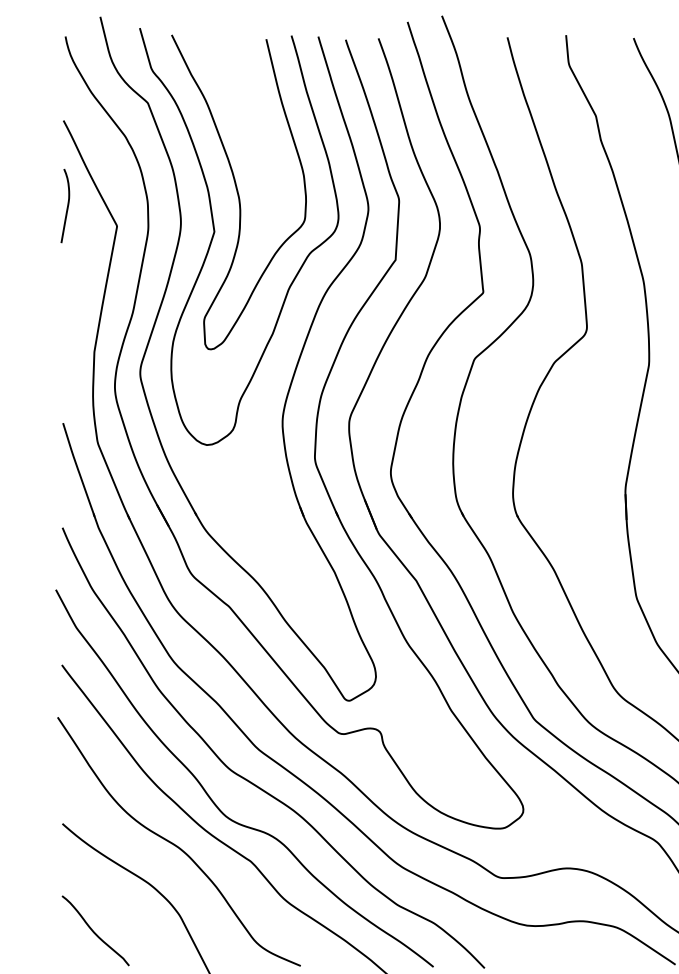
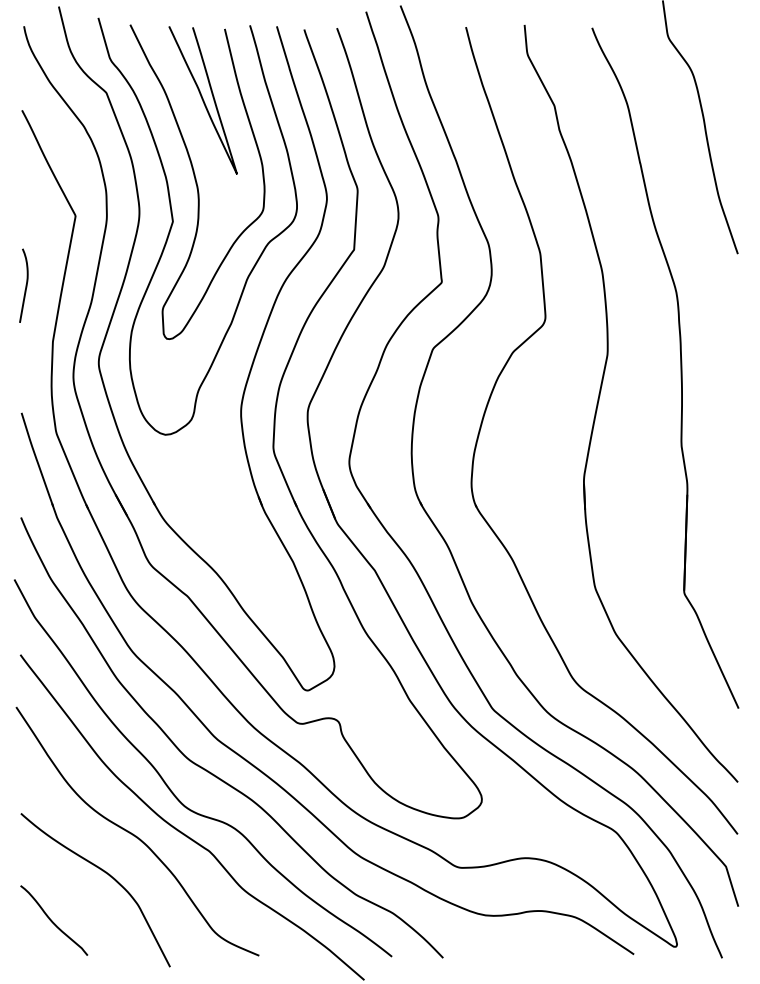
curve: (243, 110) -> (202, 100), added
curve: (66, 205) -> (25, 285), moved

